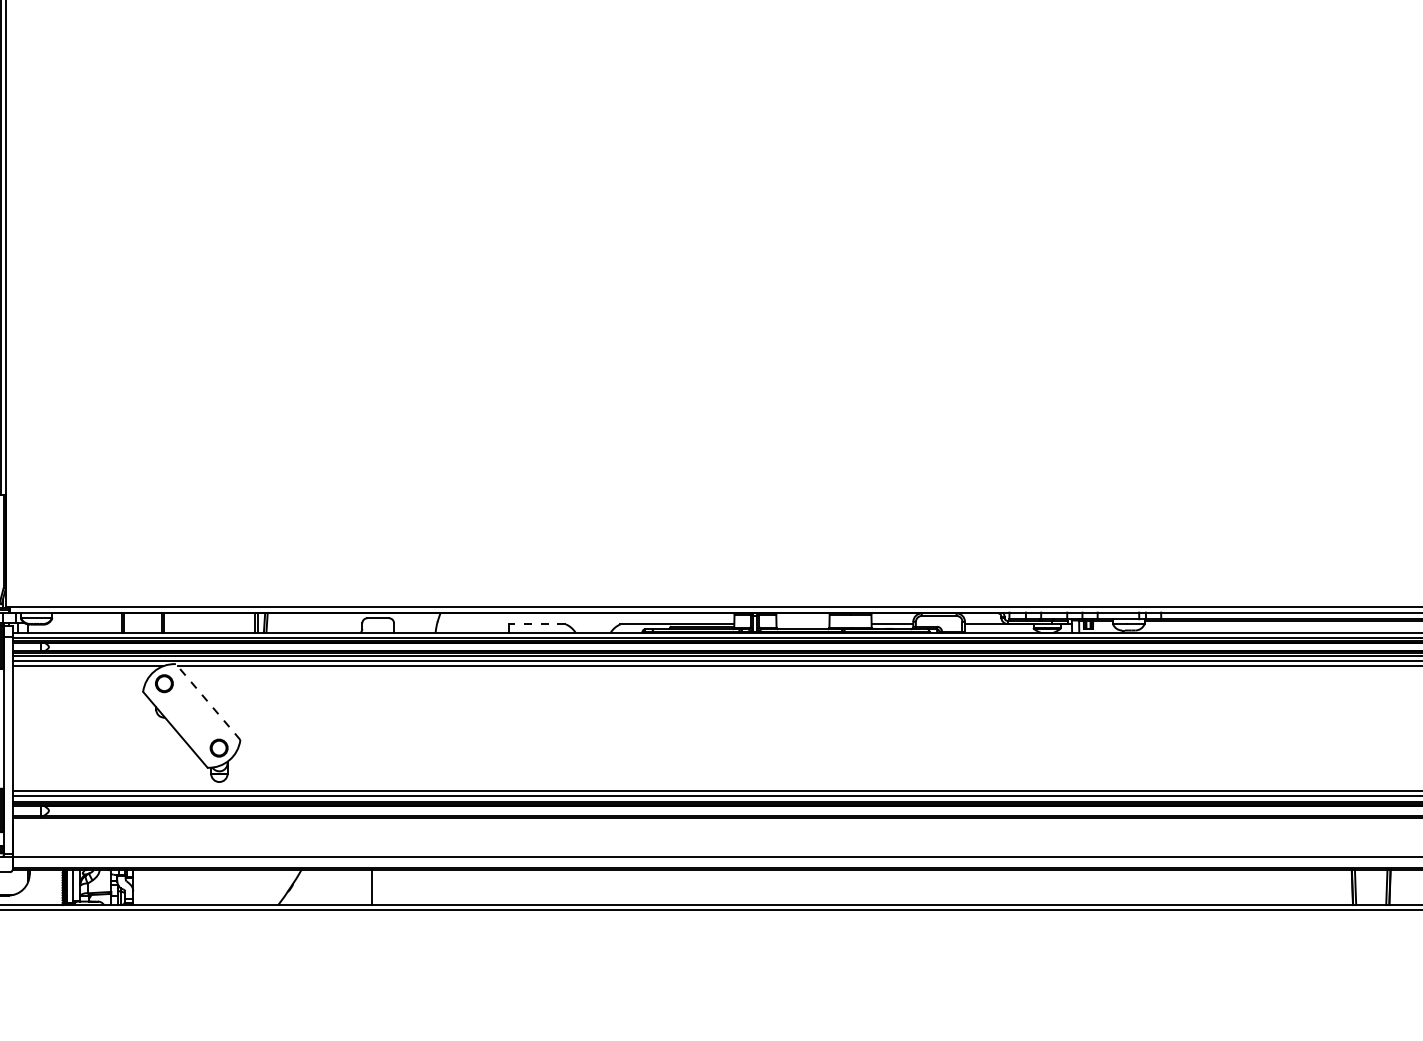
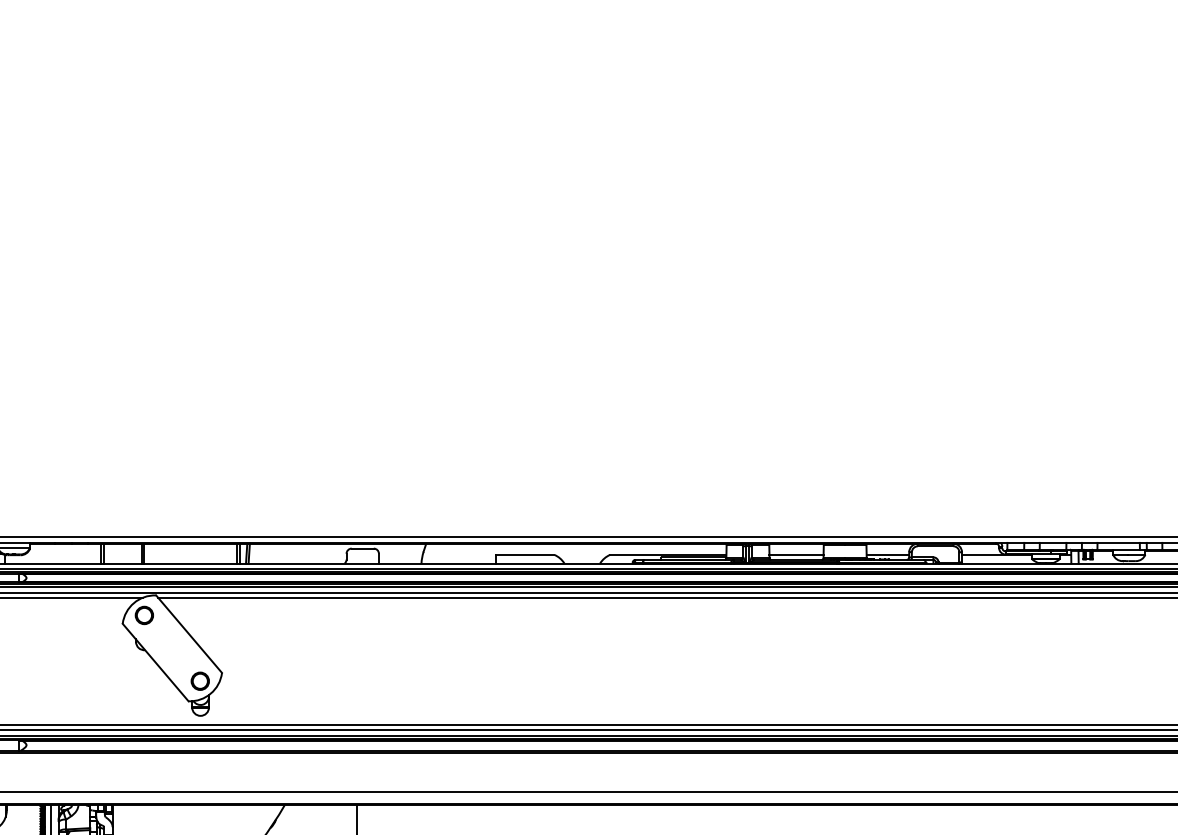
line: (537, 624) -> (525, 555), dashed -> solid
line: (802, 624) -> (796, 555), added
line: (208, 702) -> (189, 634), dashed -> solid

